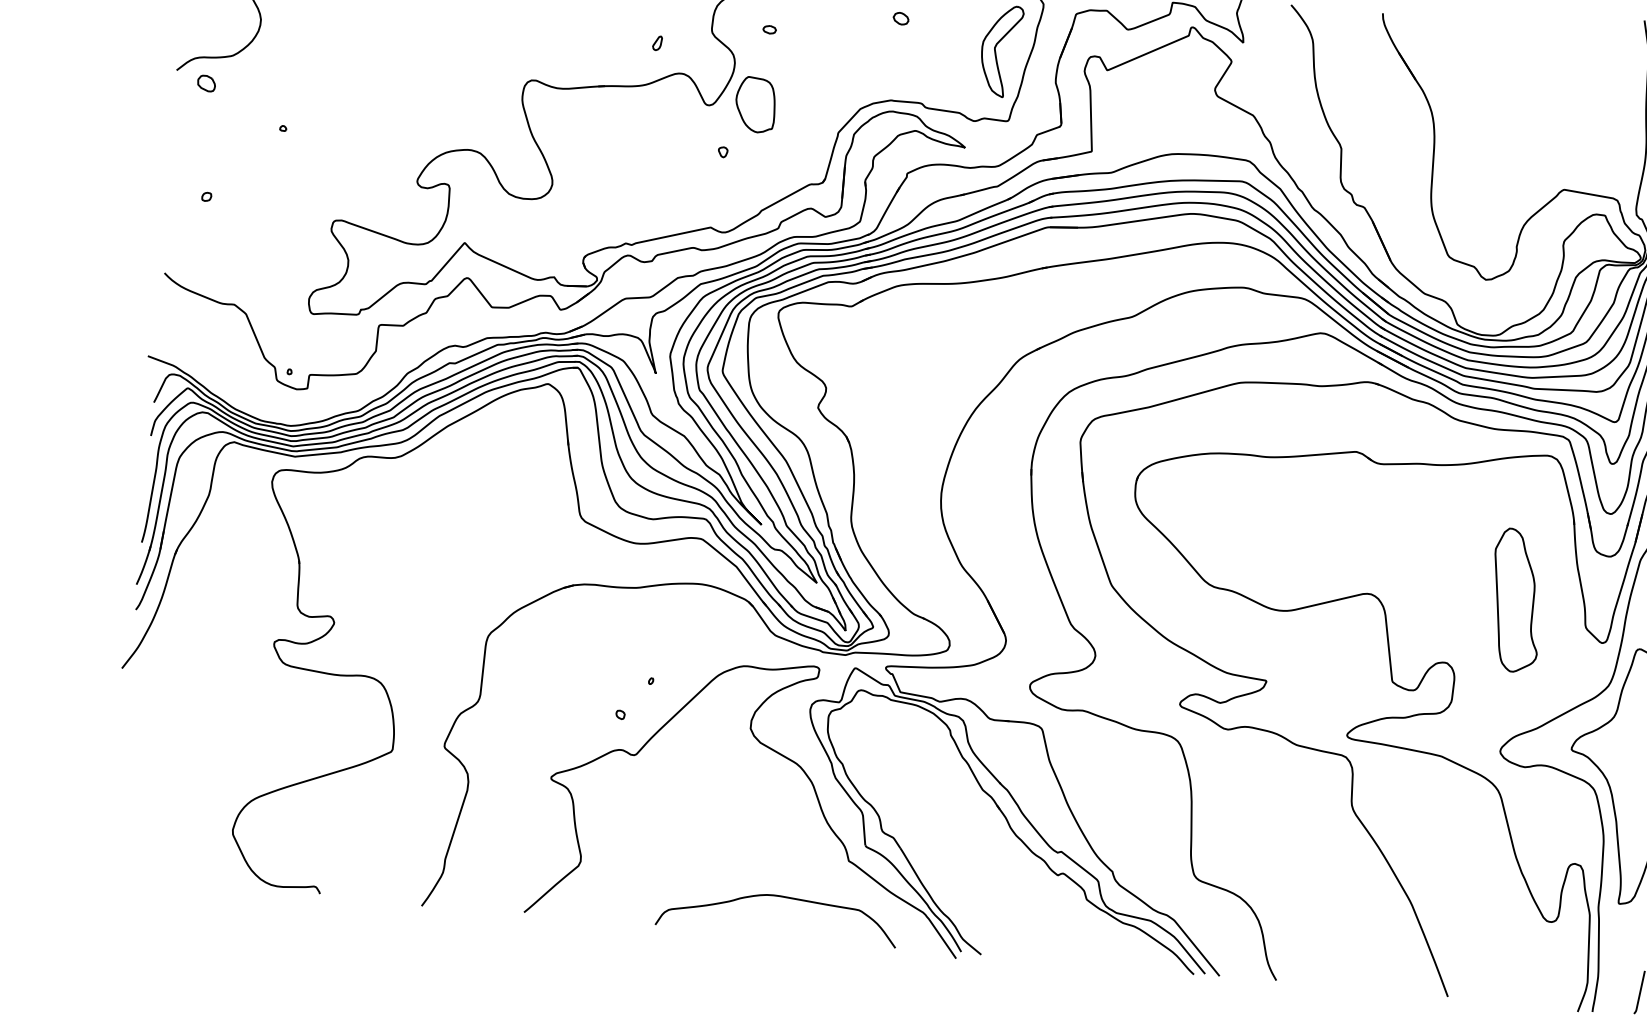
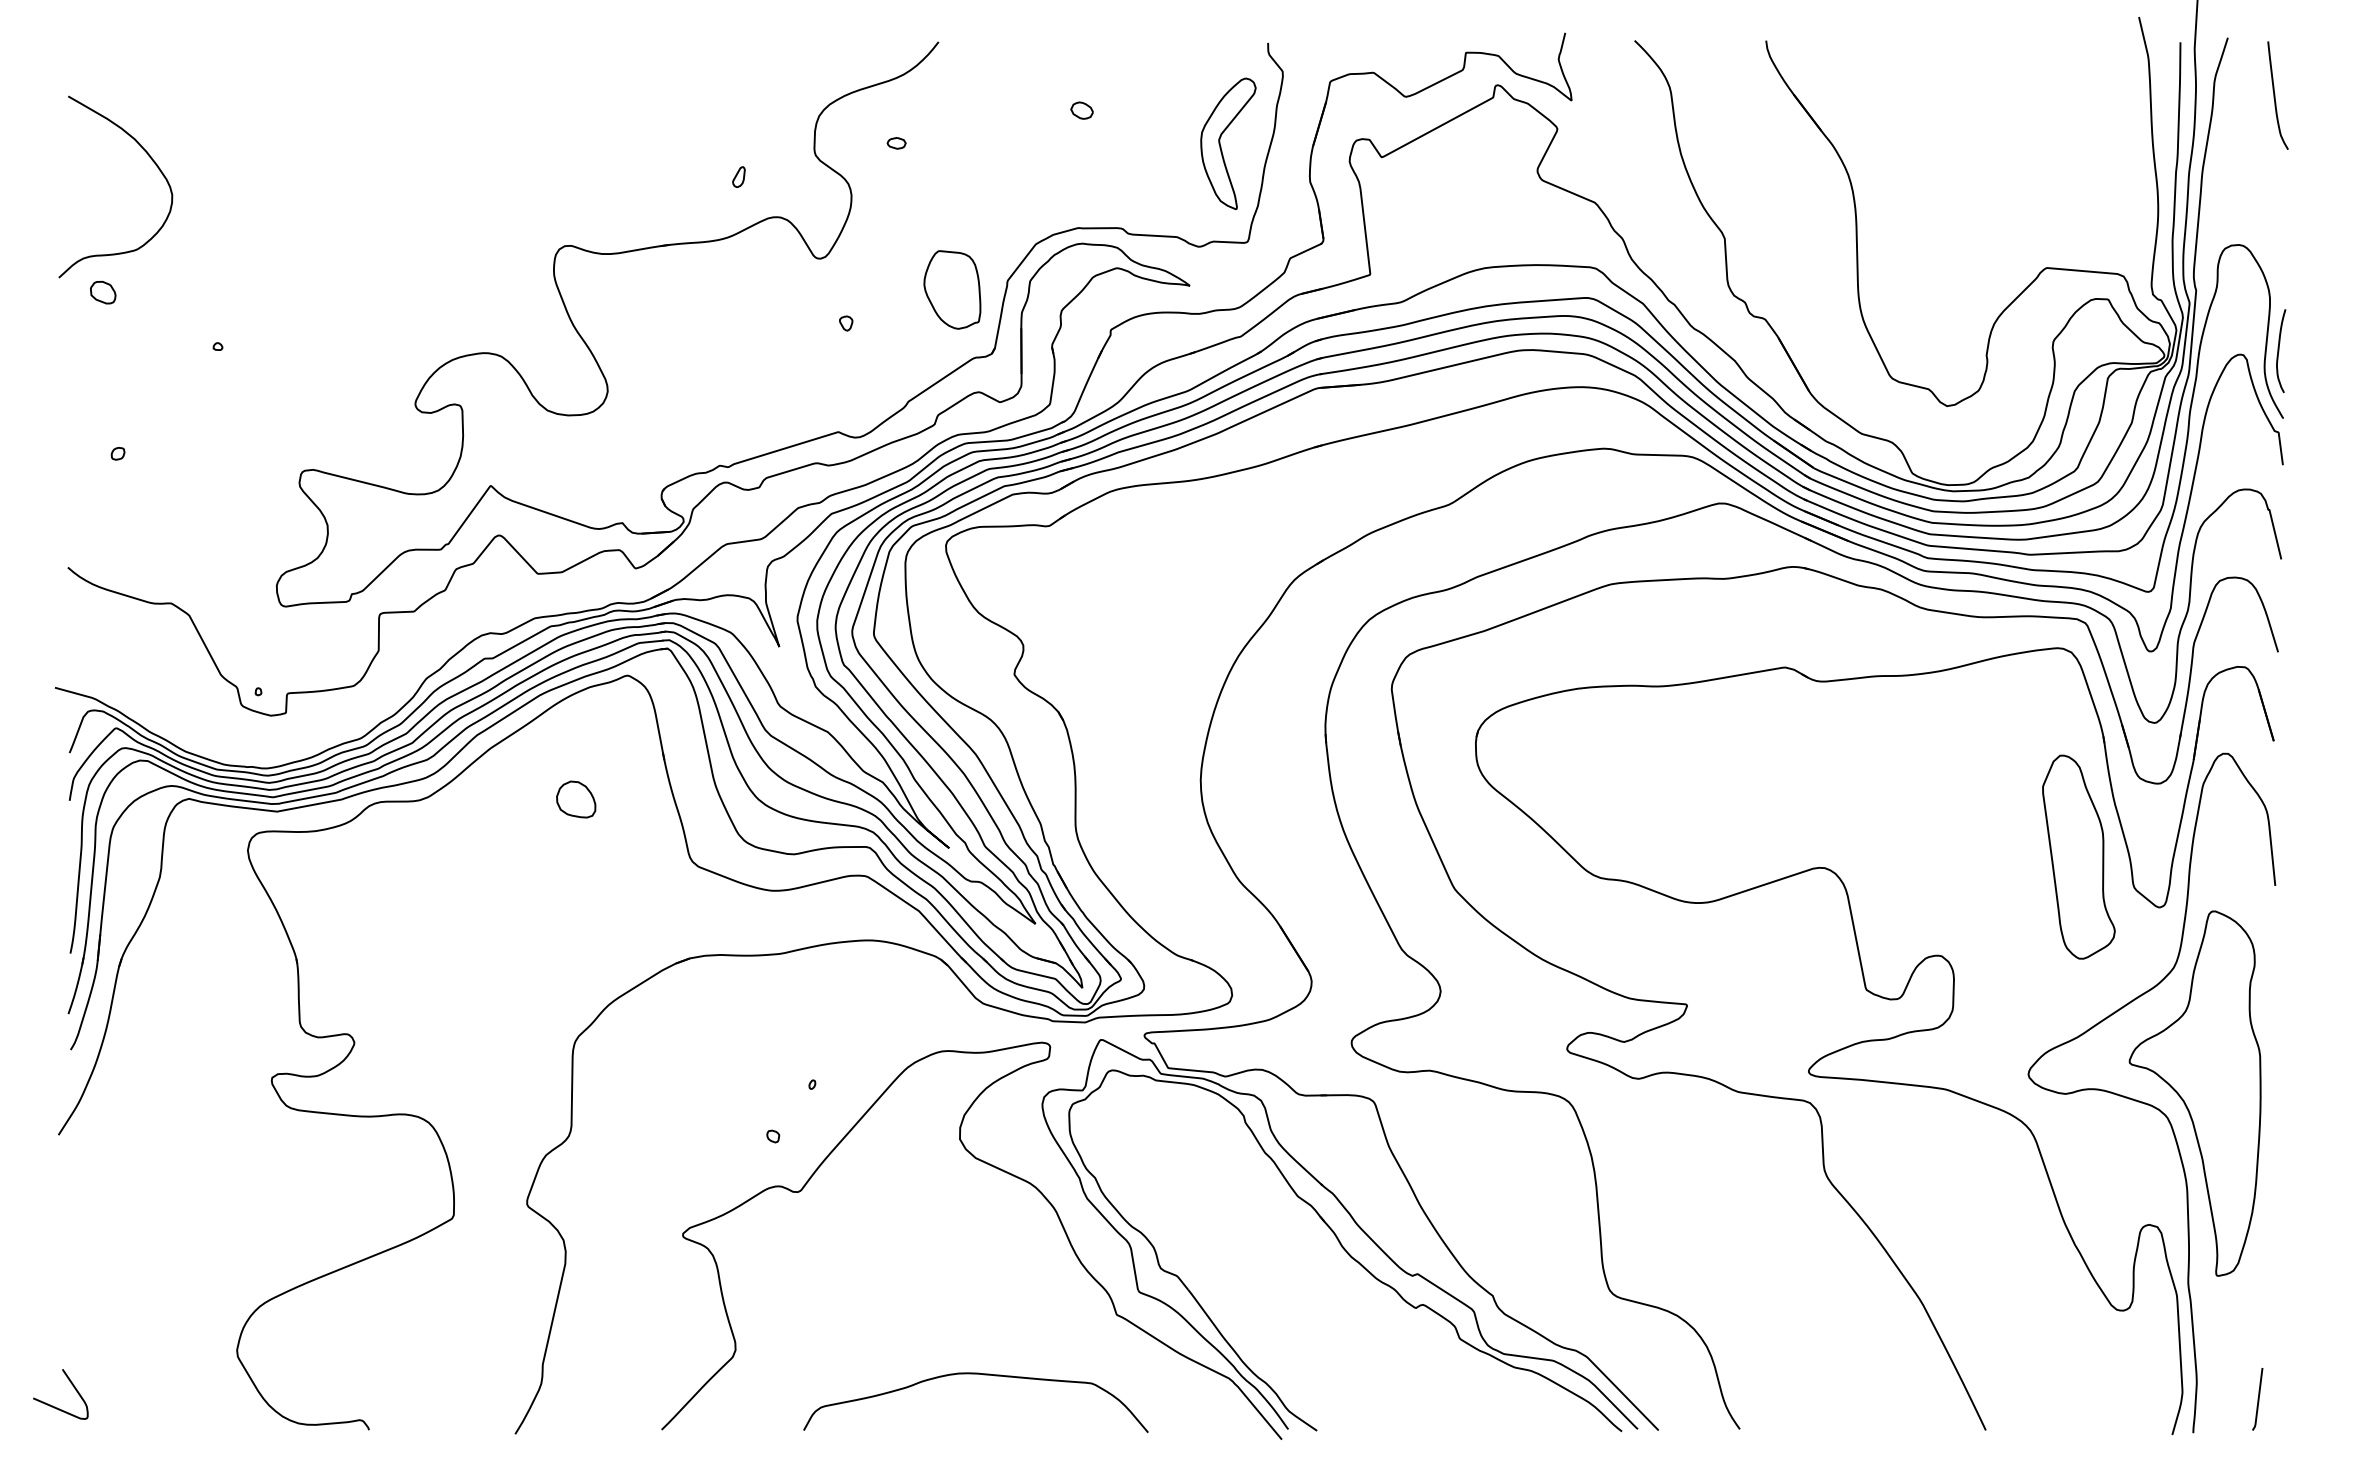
part: (755, 104) -> (952, 289), moved
part: (504, 467) -> (576, 799), added
part: (1516, 600) -> (2078, 856), moved
curve: (102, 857) -> (55, 1406), added
curve: (778, 896) -> (975, 1374), moved

